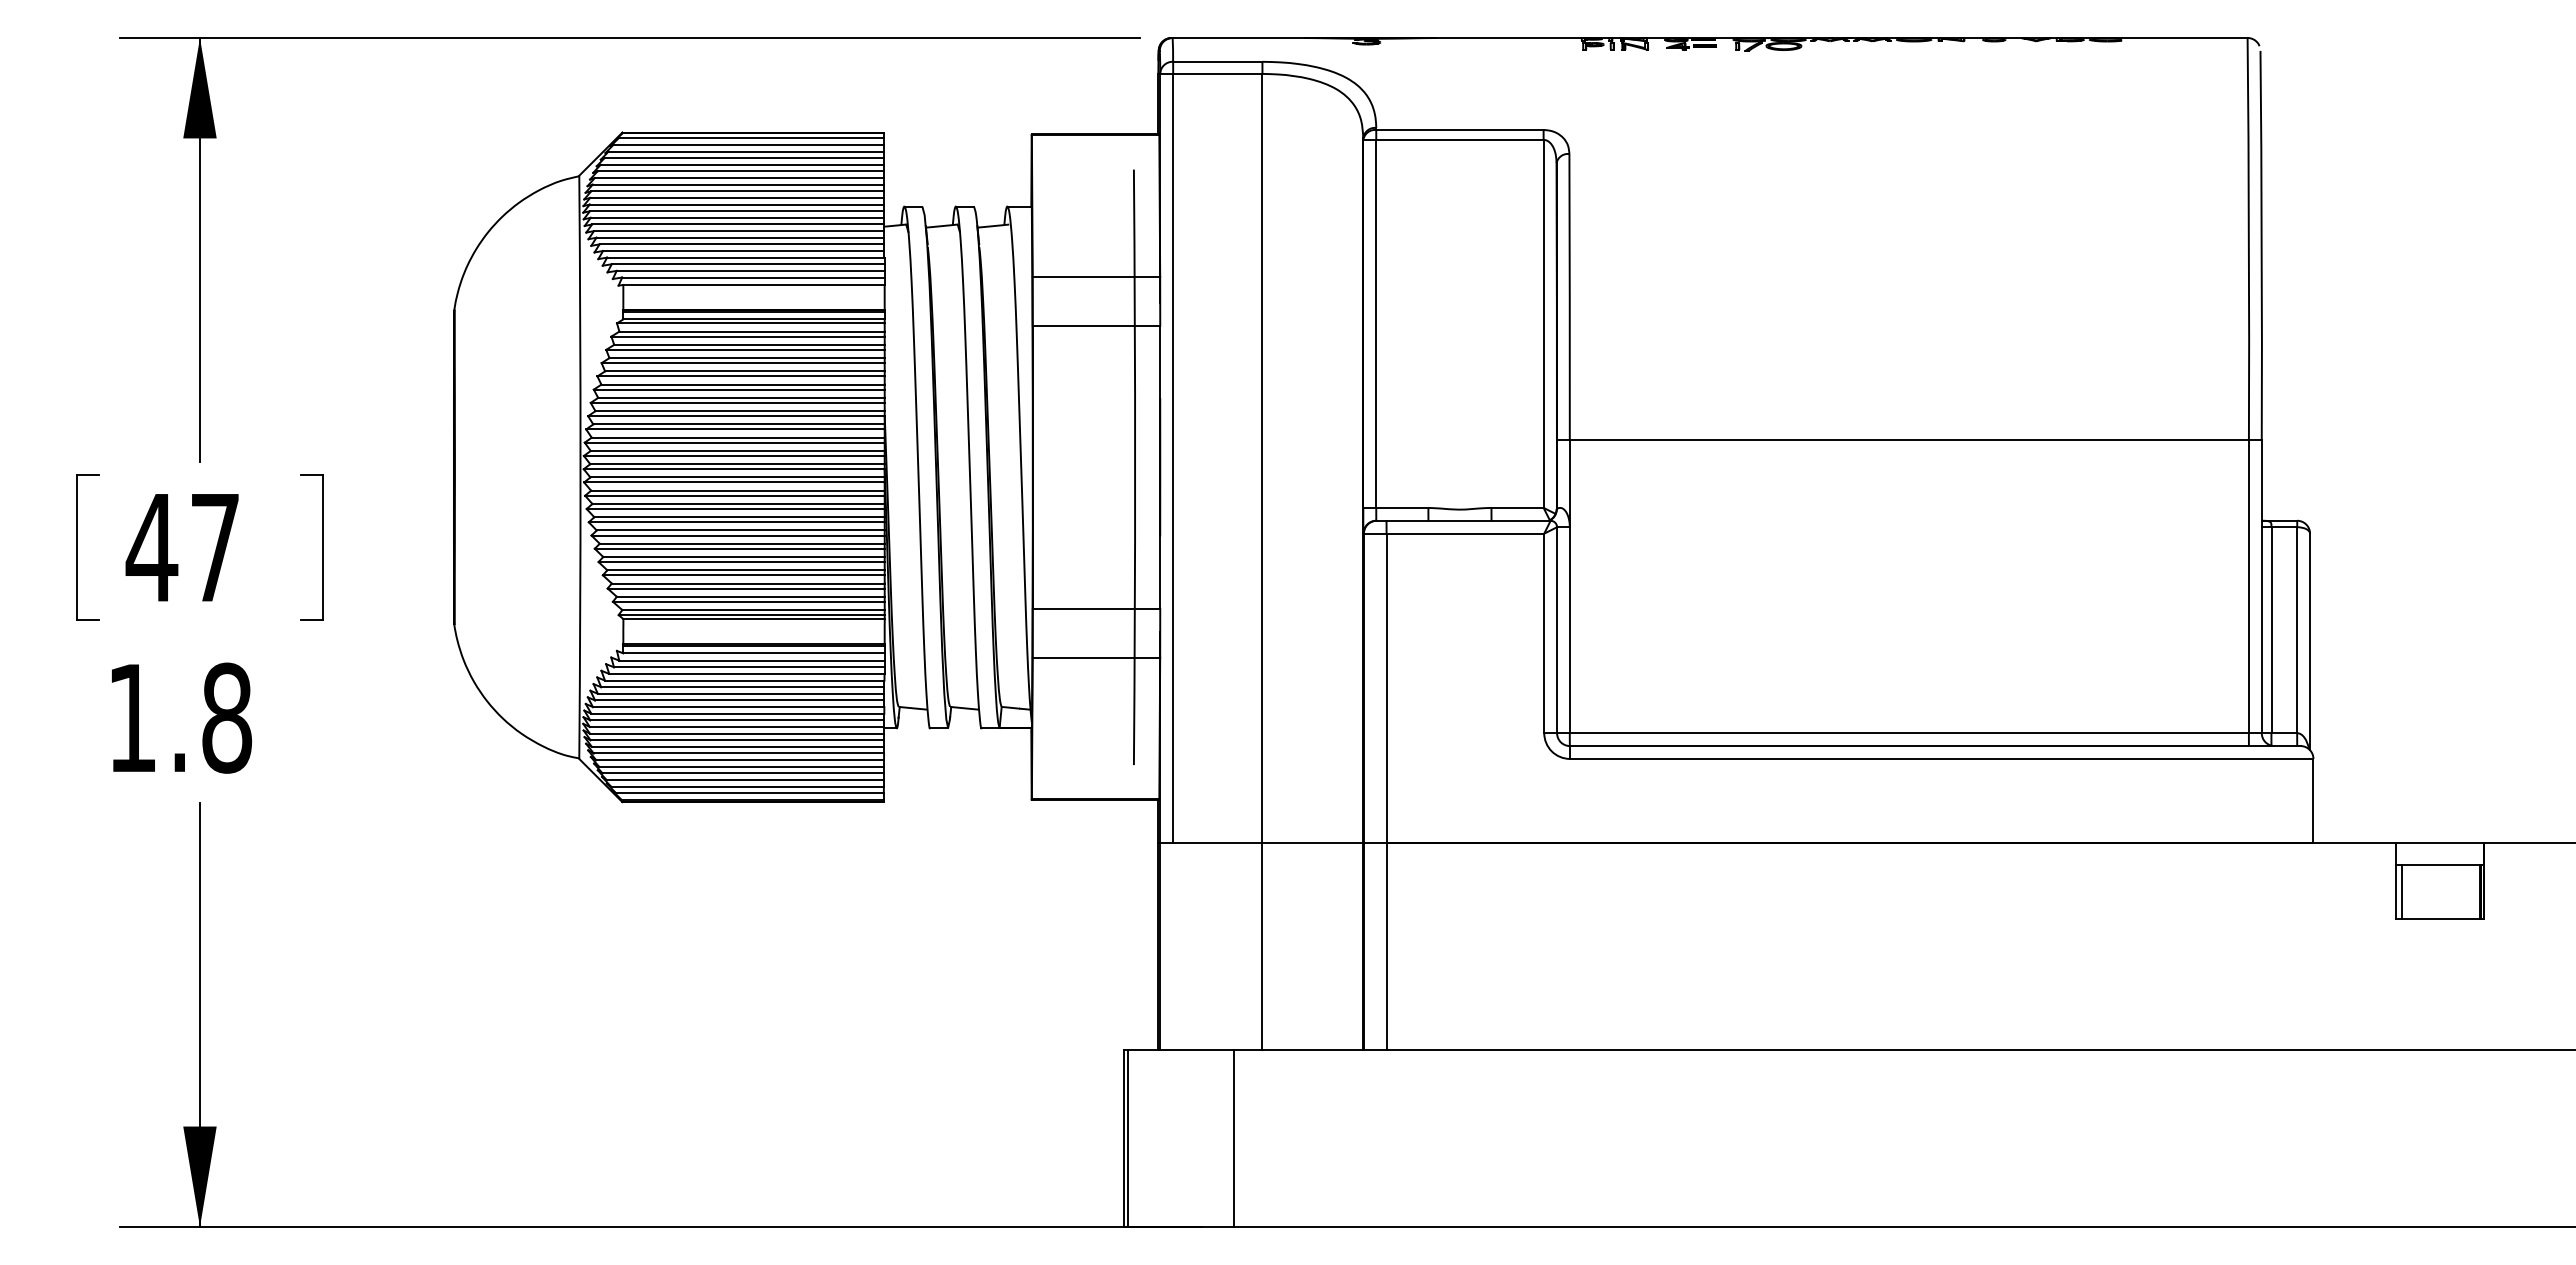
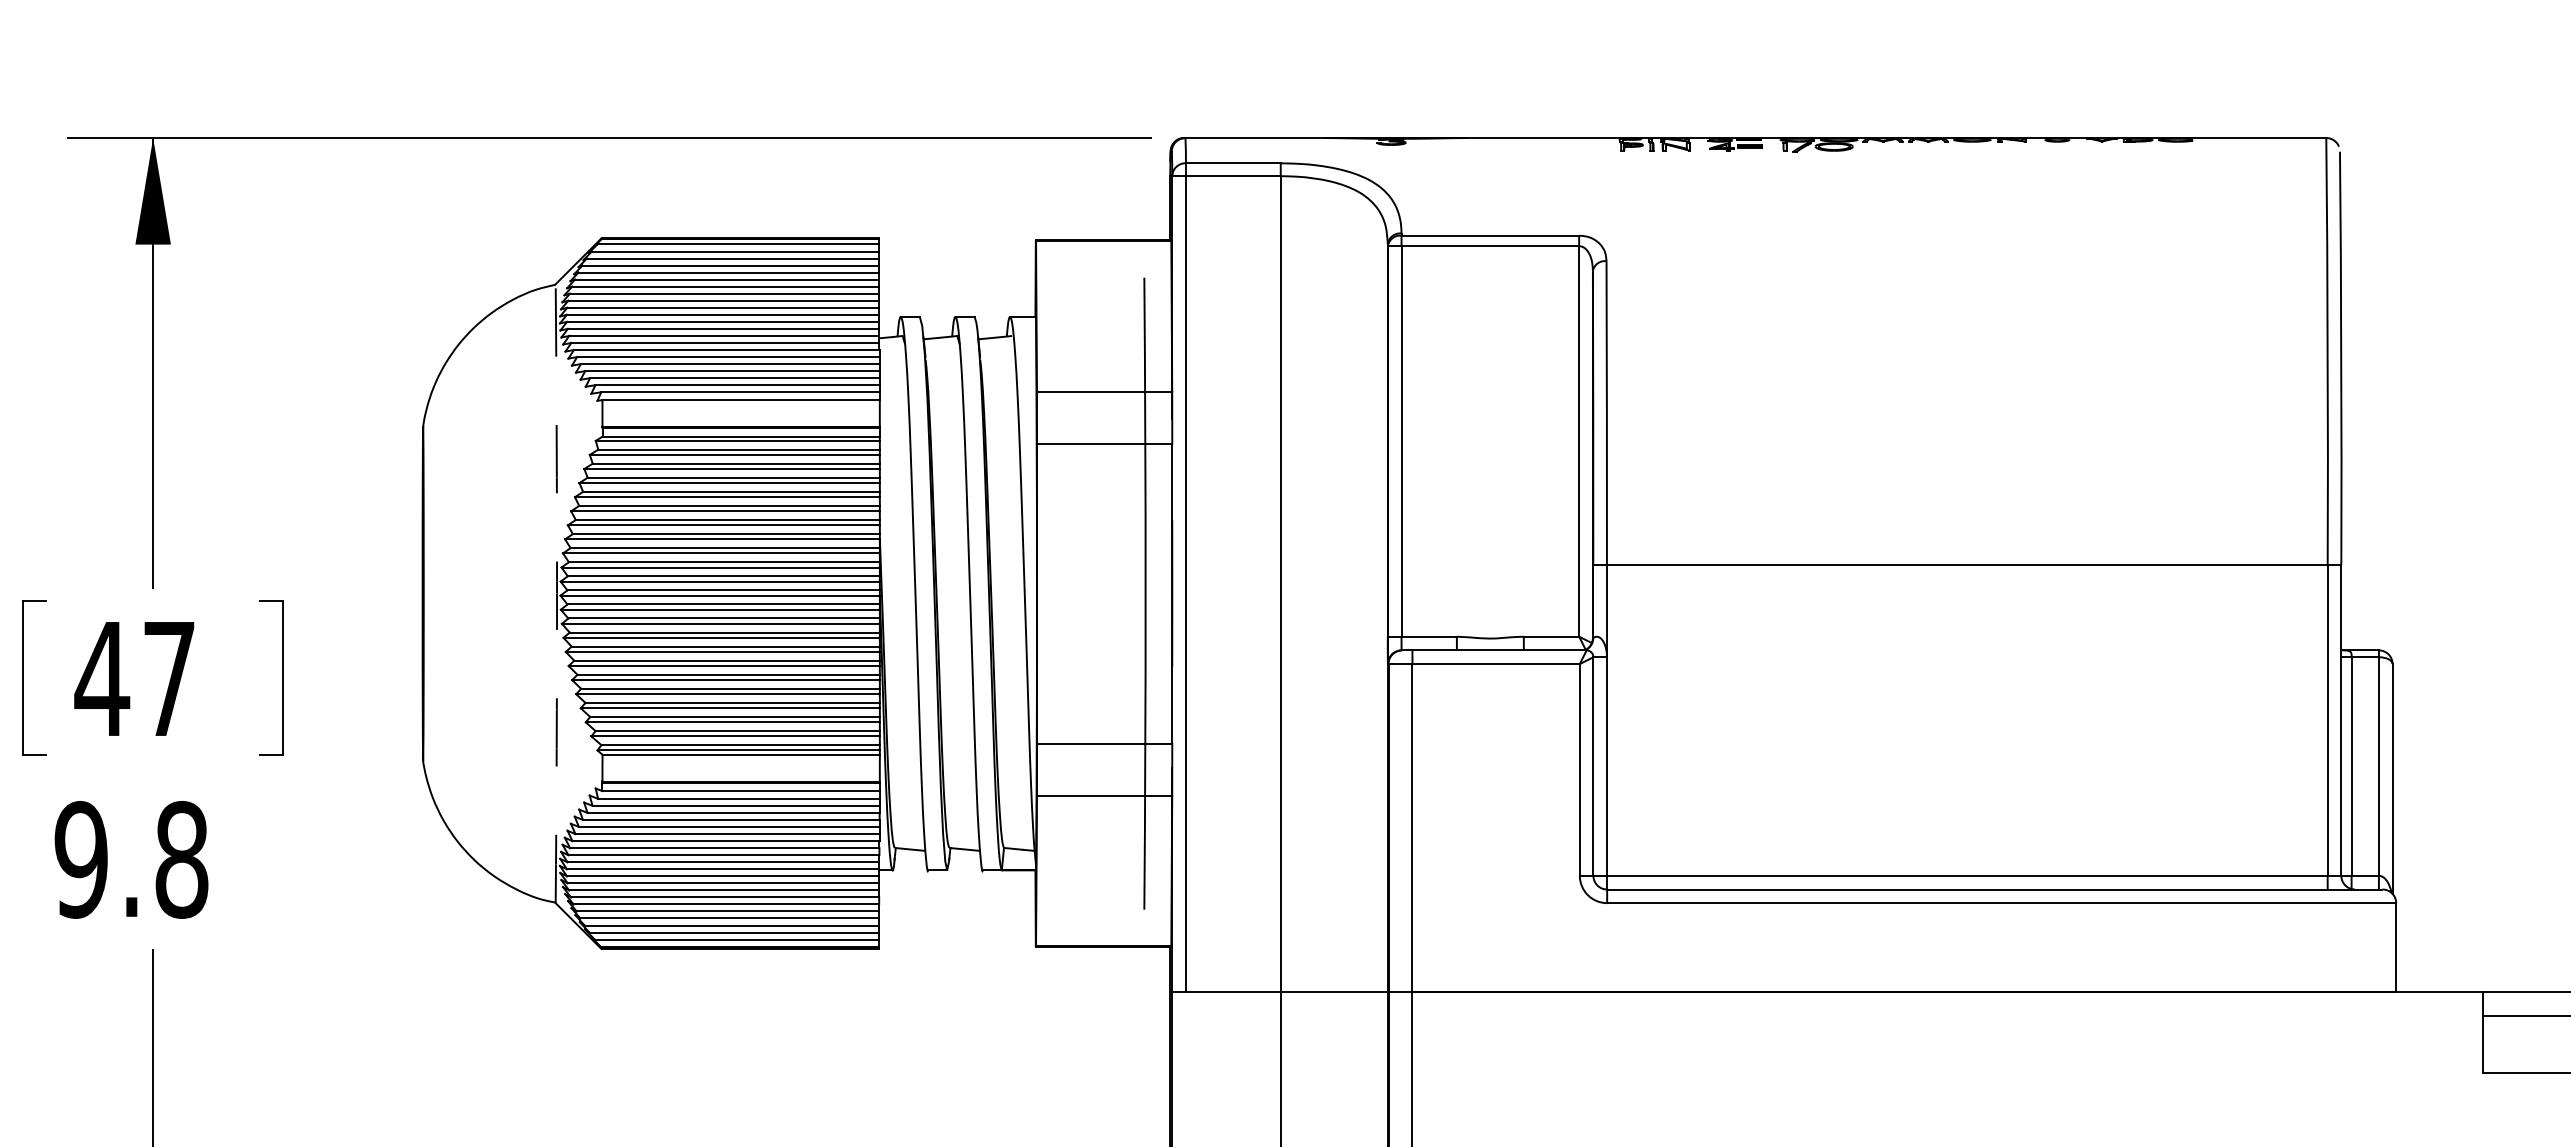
arc: (580, 467) -> (557, 593), solid -> dashed
text: (132, 717) -> (81, 859), 1.8 -> 9.8
line: (2401, 891) -> (2489, 1043), removed

